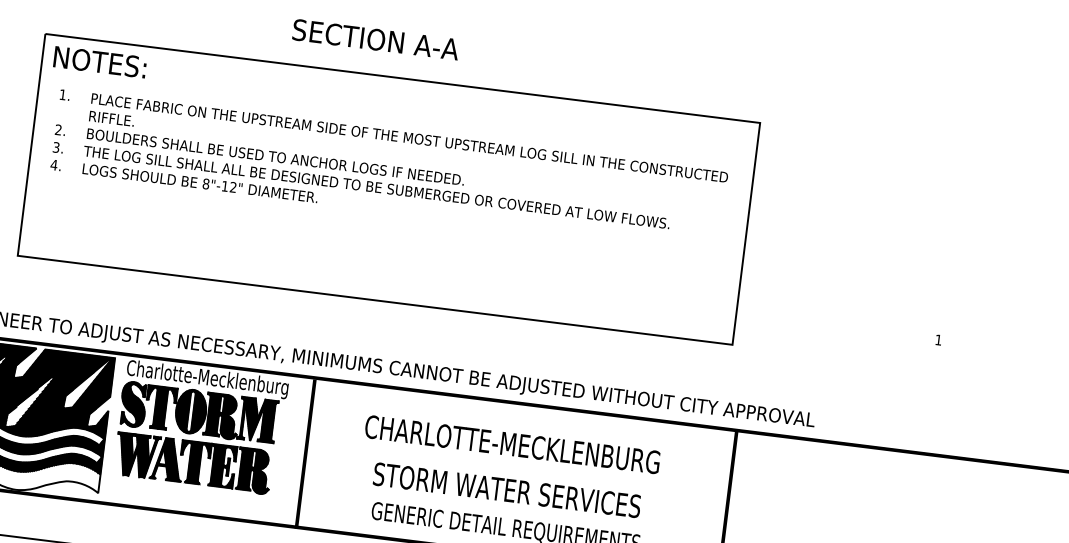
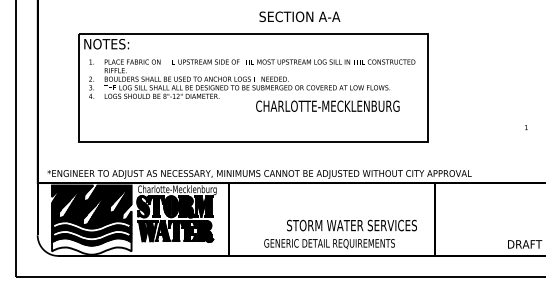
text: (375, 38) -> (299, 16), moved
text: (512, 442) -> (327, 105), moved
text: (506, 490) -> (351, 225), moved

